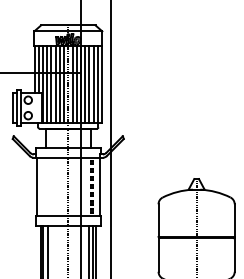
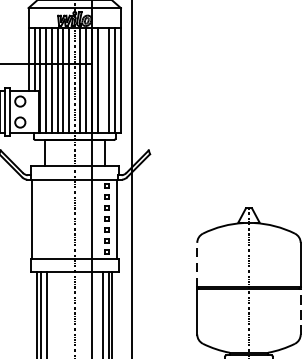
line: (89, 84) -> (103, 80), removed
line: (158, 220) -> (197, 264), solid -> dashed
line: (234, 254) -> (300, 311), solid -> dashed

